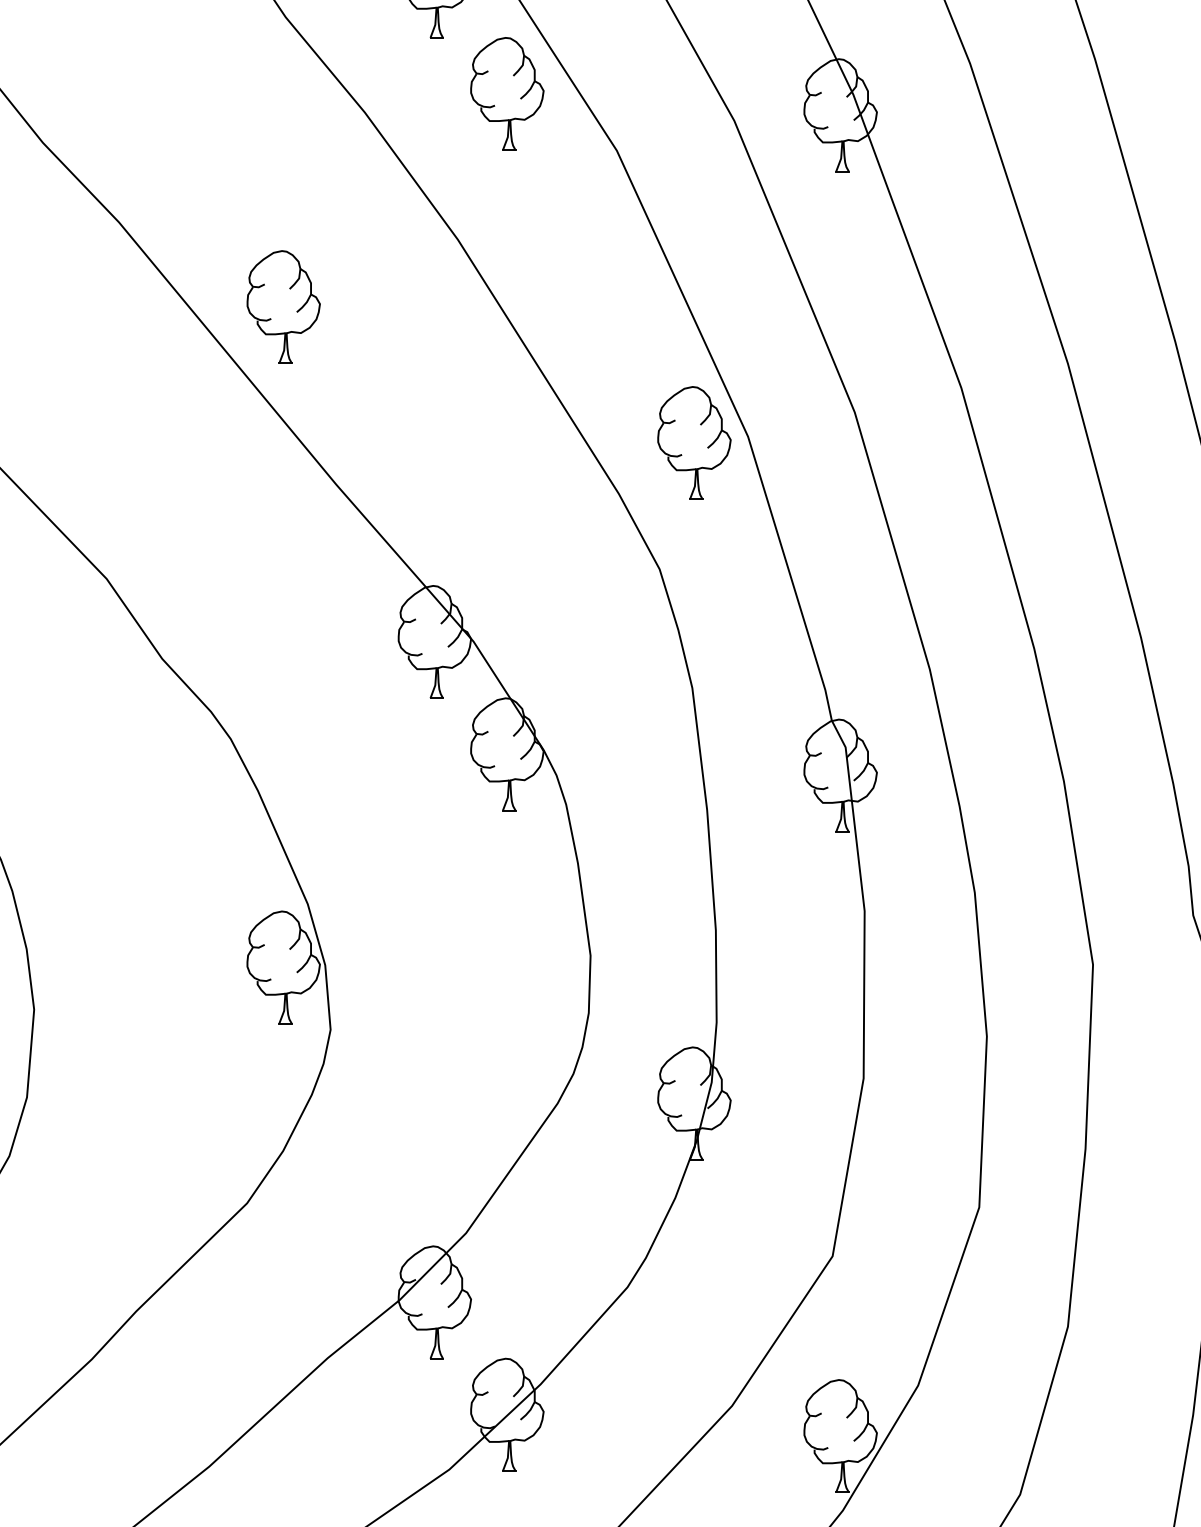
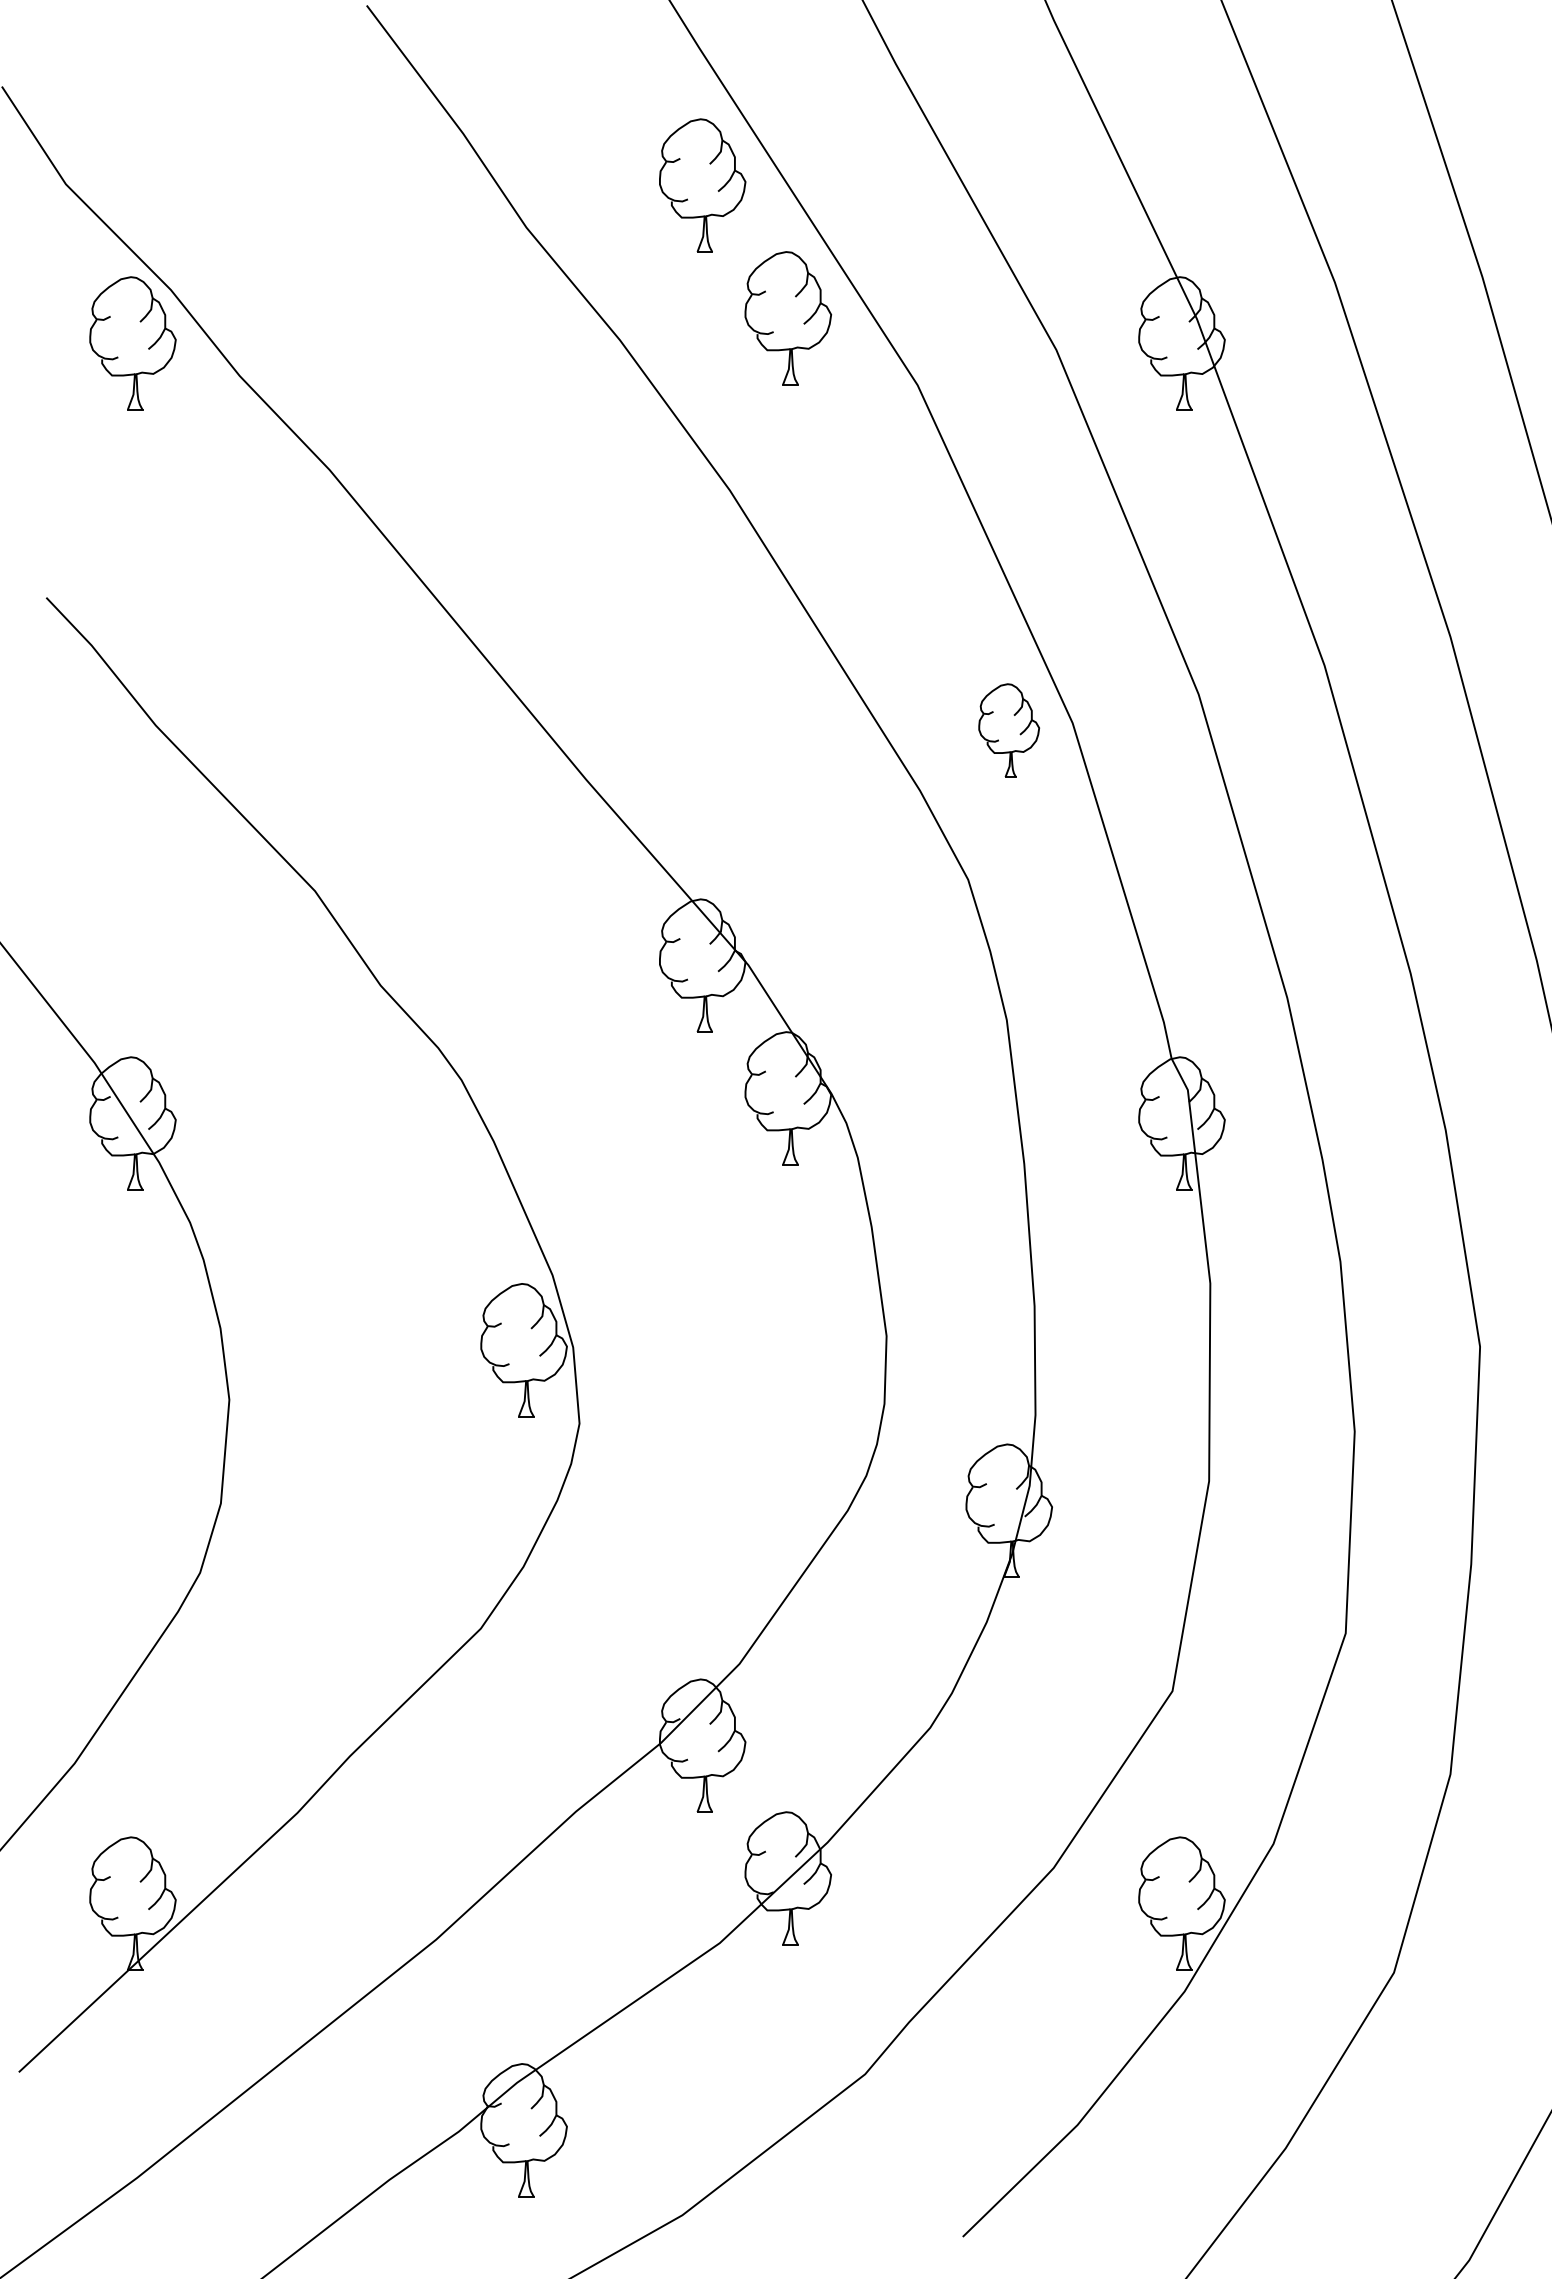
part: (283, 307) -> (523, 570), removed
part: (693, 442) -> (1008, 730), size x0.7

